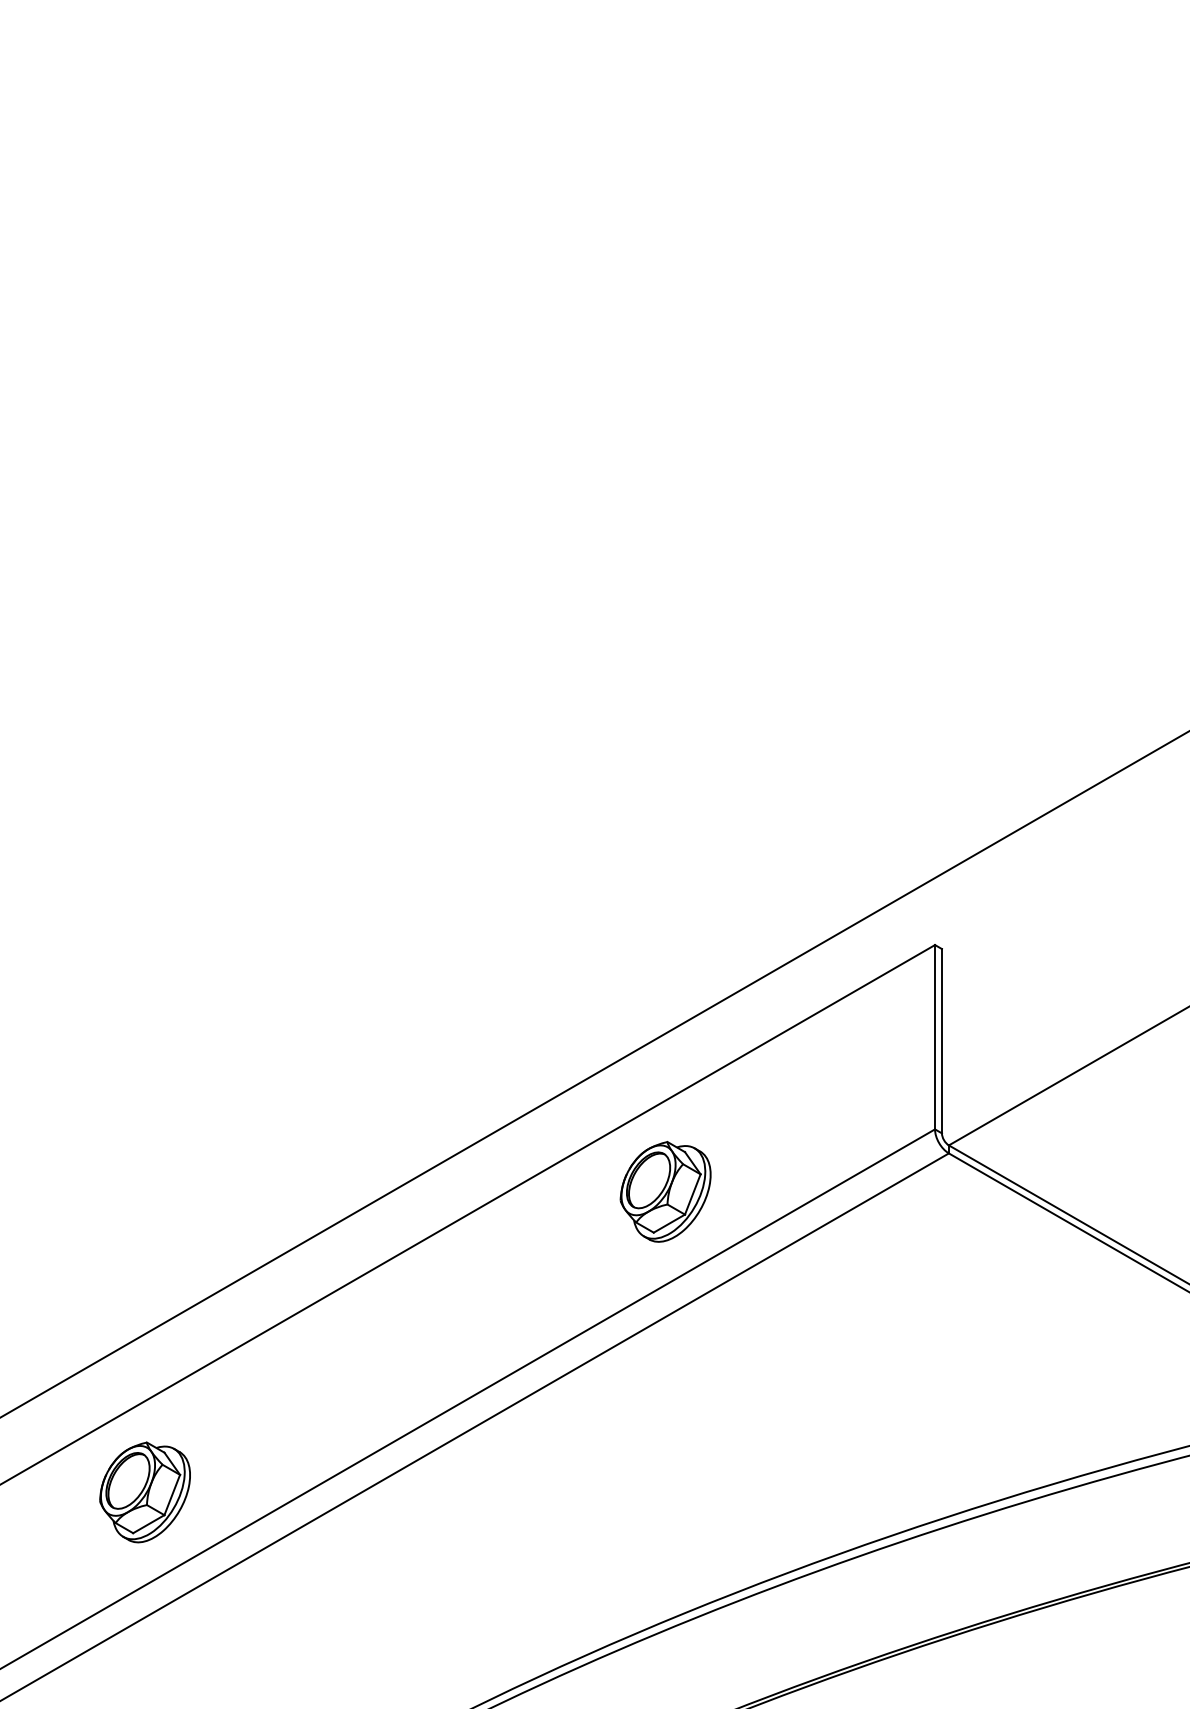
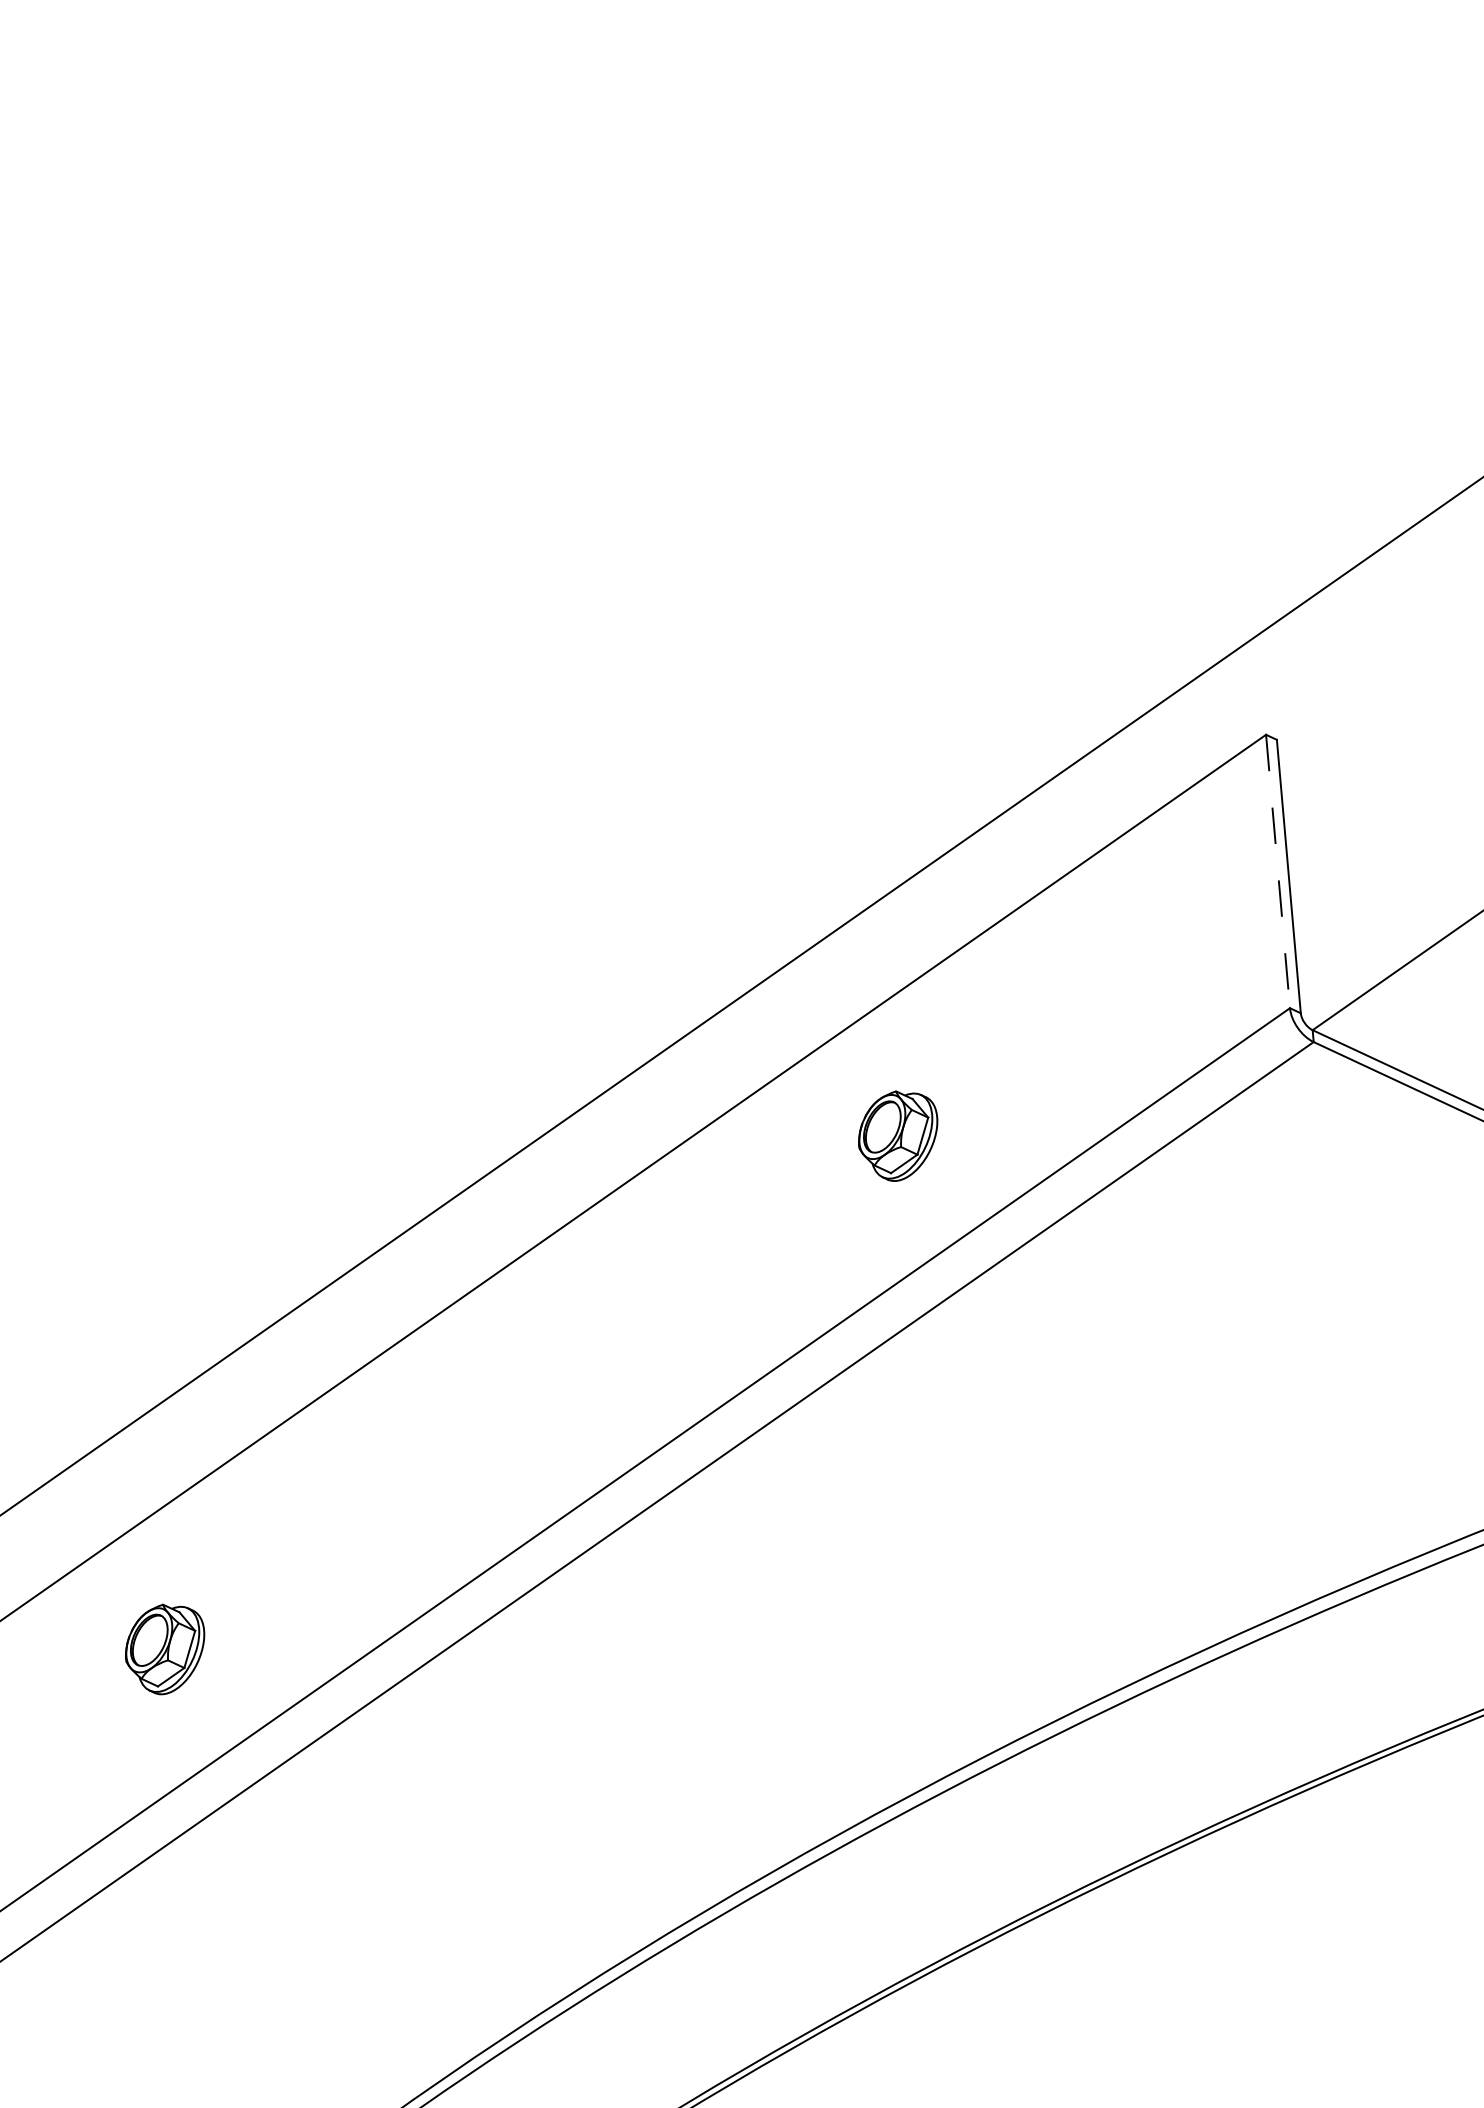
line: (935, 1037) -> (1278, 871), solid -> dashed
part: (665, 1191) -> (898, 1135), size x0.6
part: (144, 1492) -> (164, 1649), size x0.6

